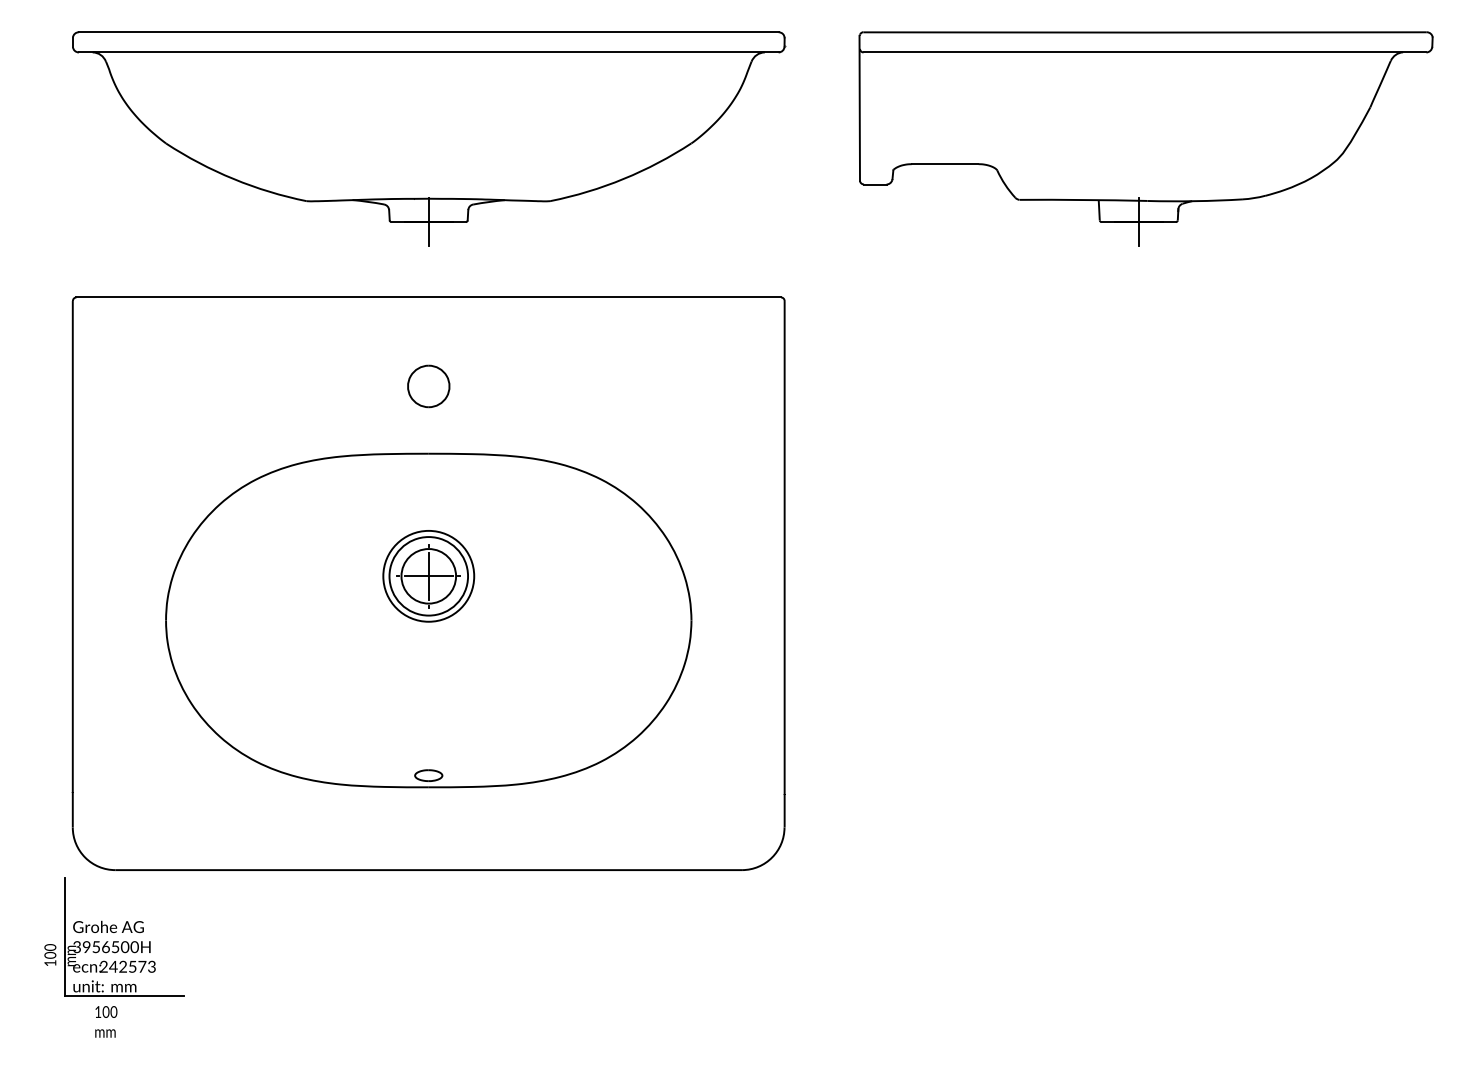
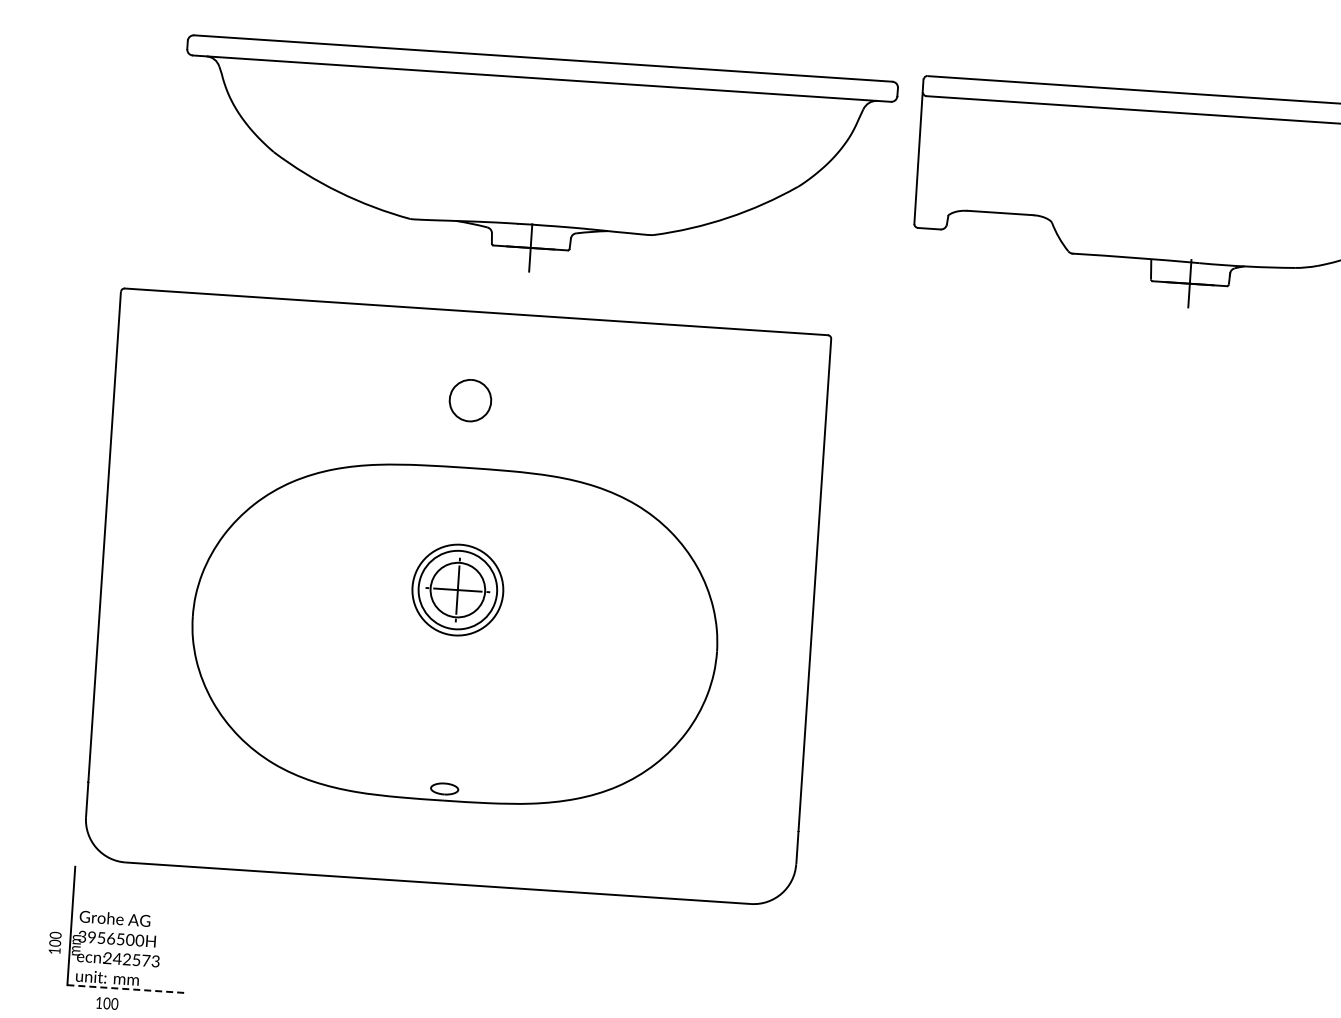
part: (429, 138) -> (536, 164), moved
line: (125, 996) -> (127, 989), solid -> dashed

